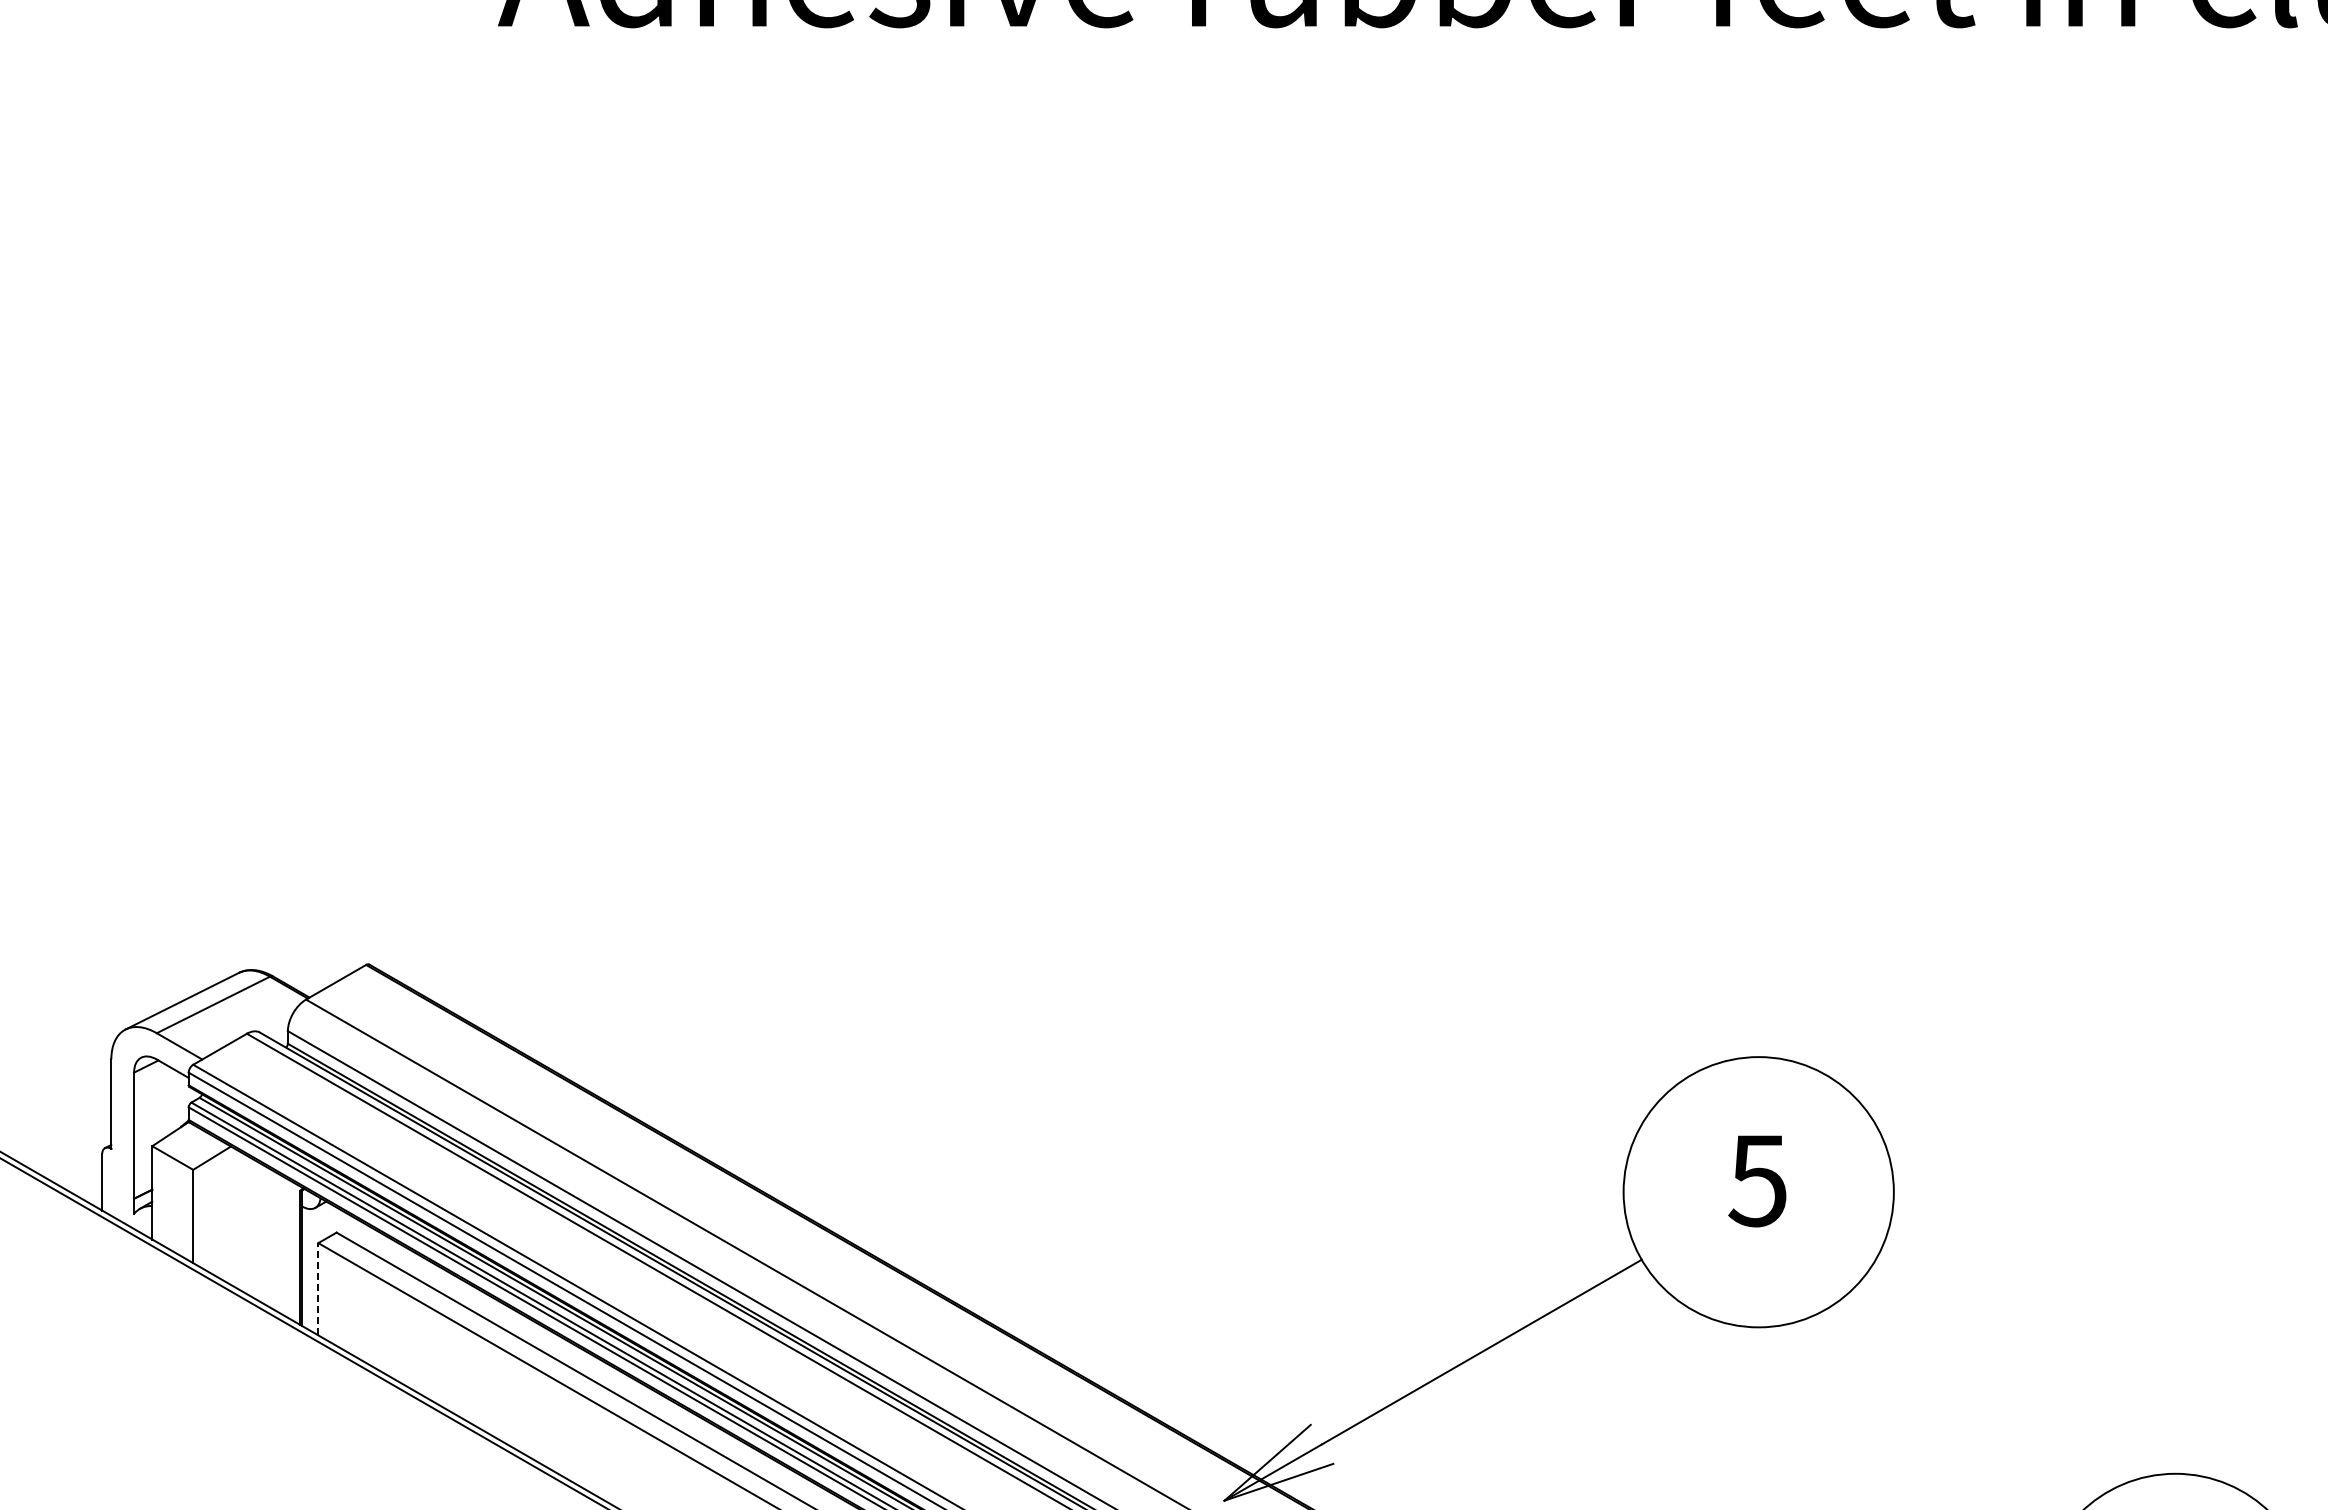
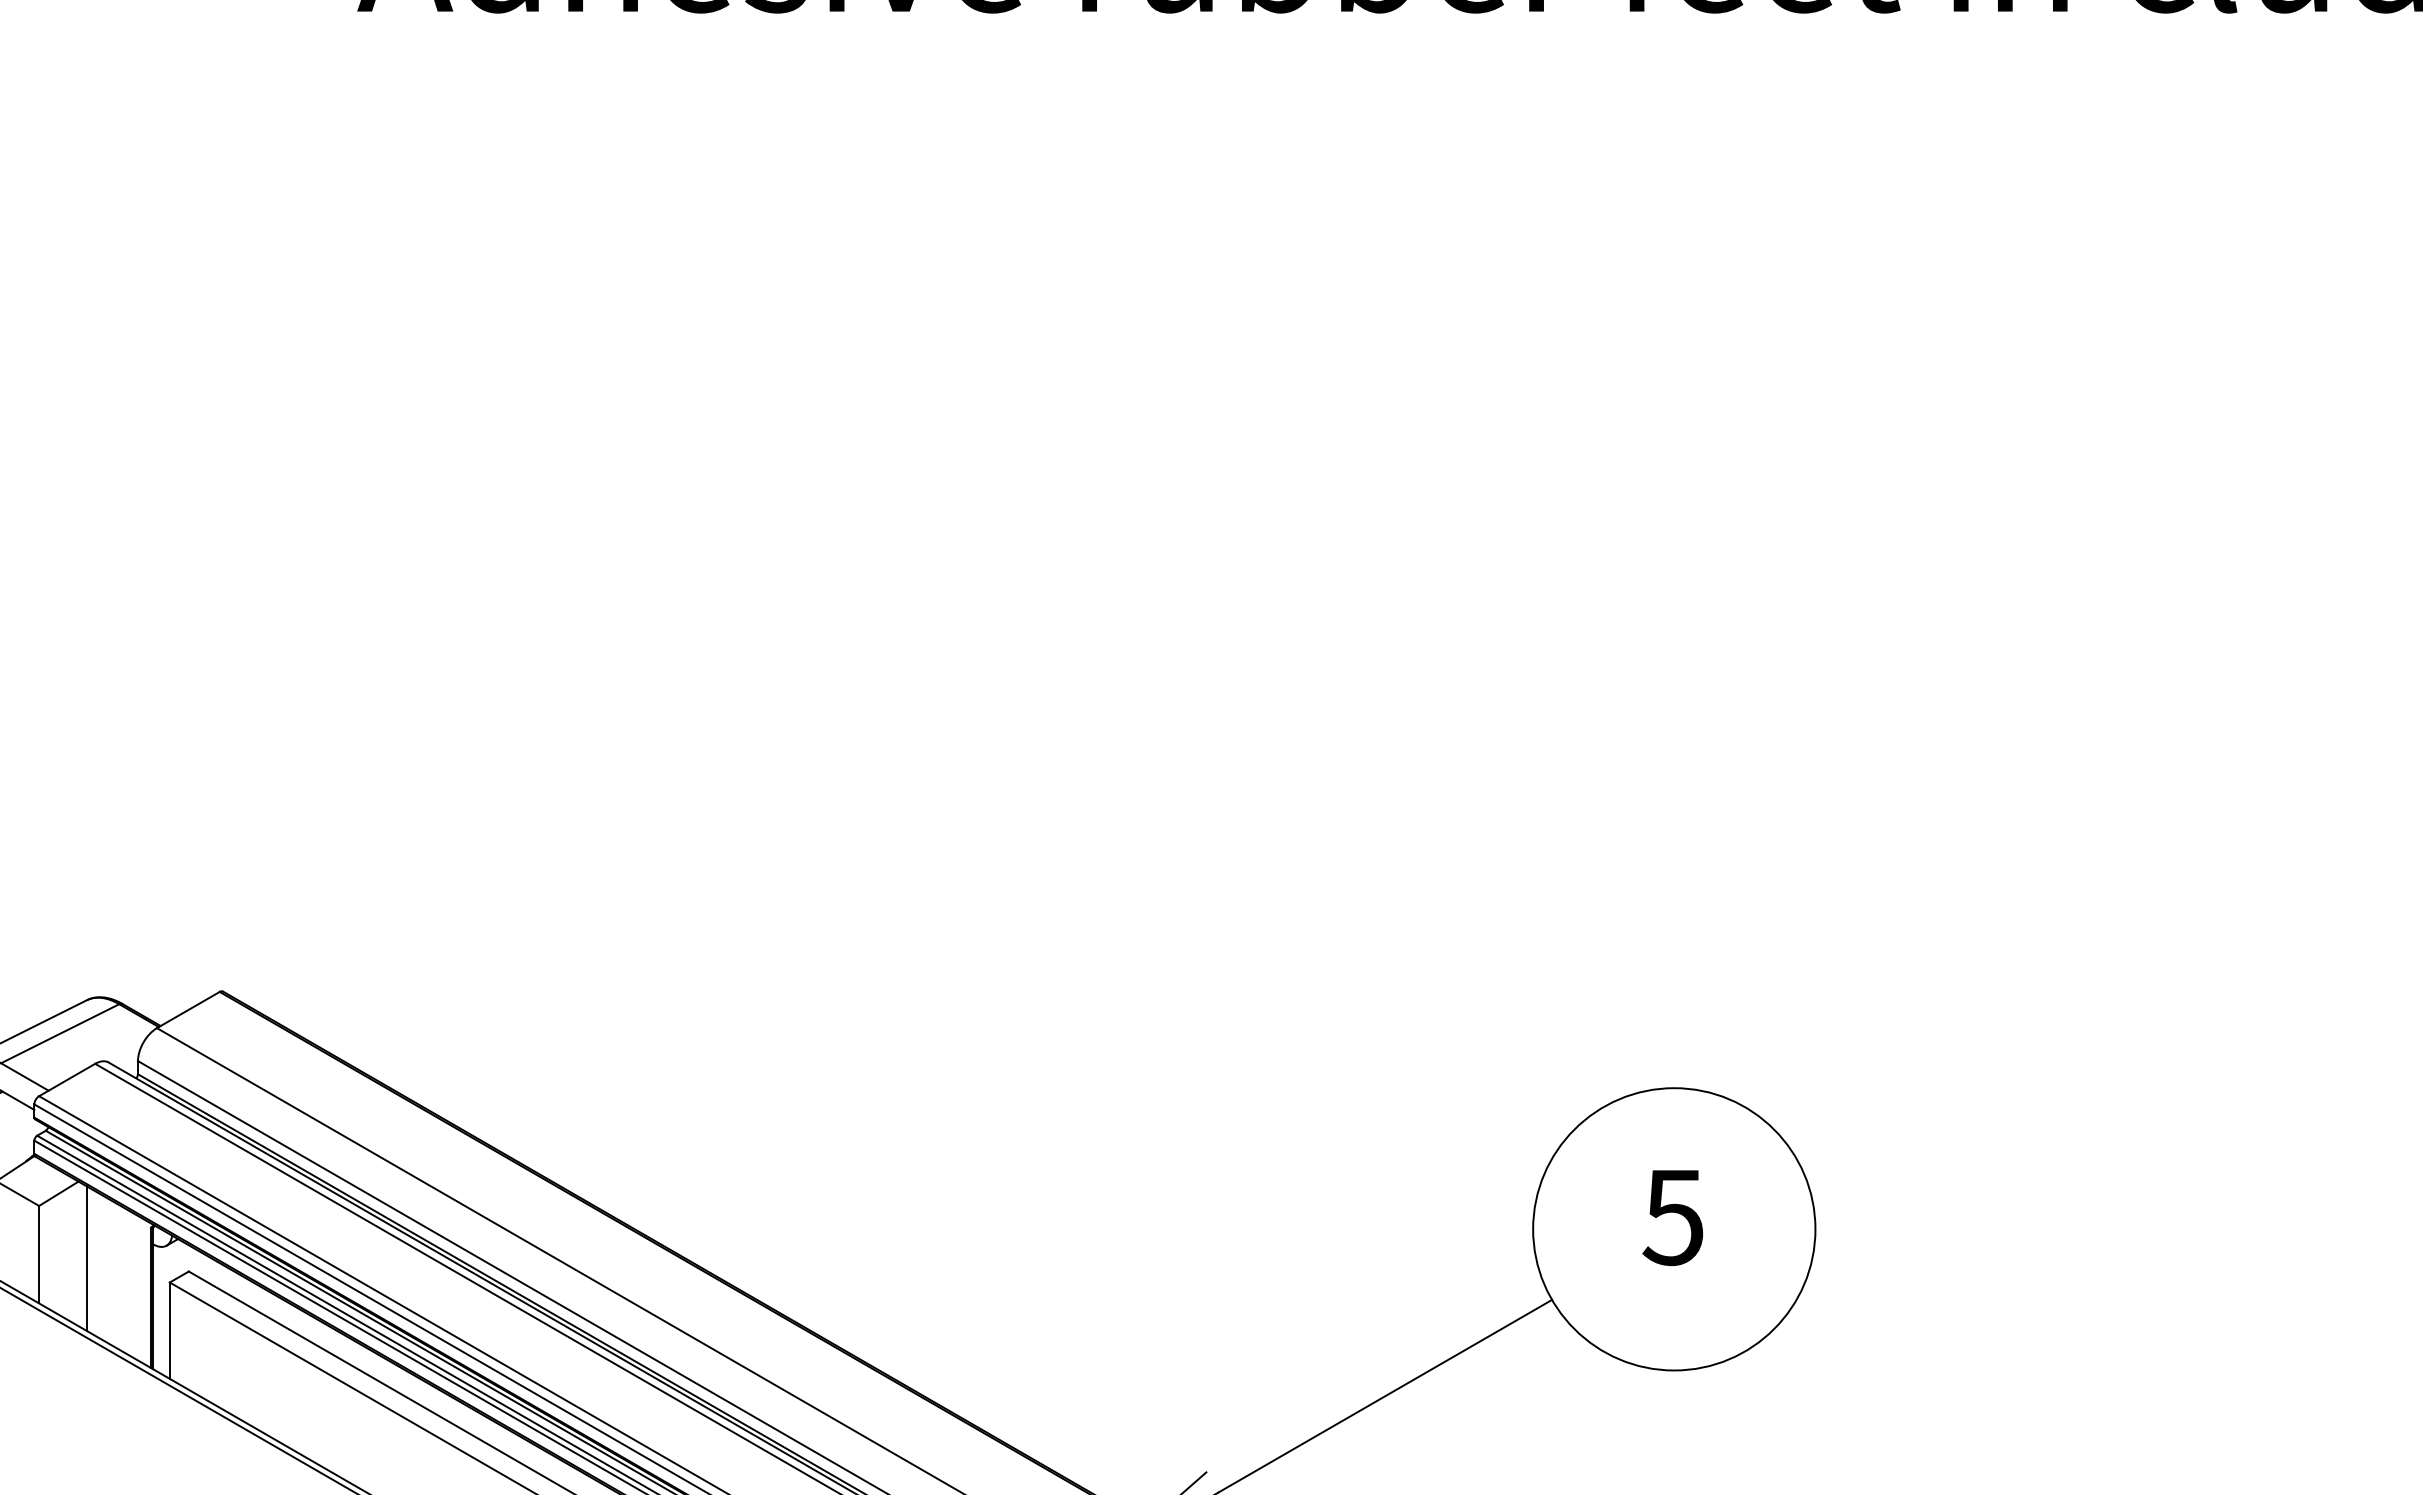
line: (238, 1220) -> (86, 1258), added
line: (318, 1288) -> (169, 1329), dashed -> solid

